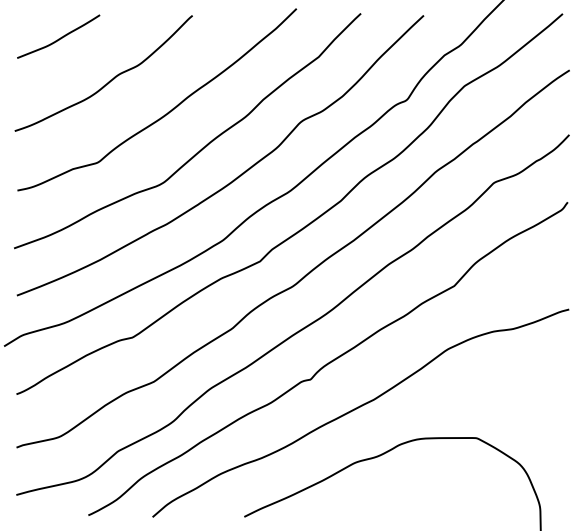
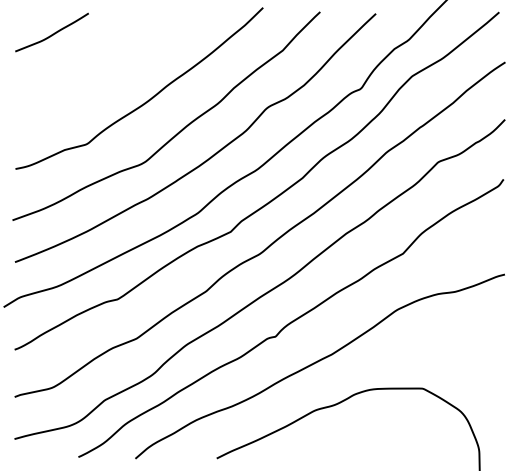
curve: (111, 79) -> (98, 70), removed

